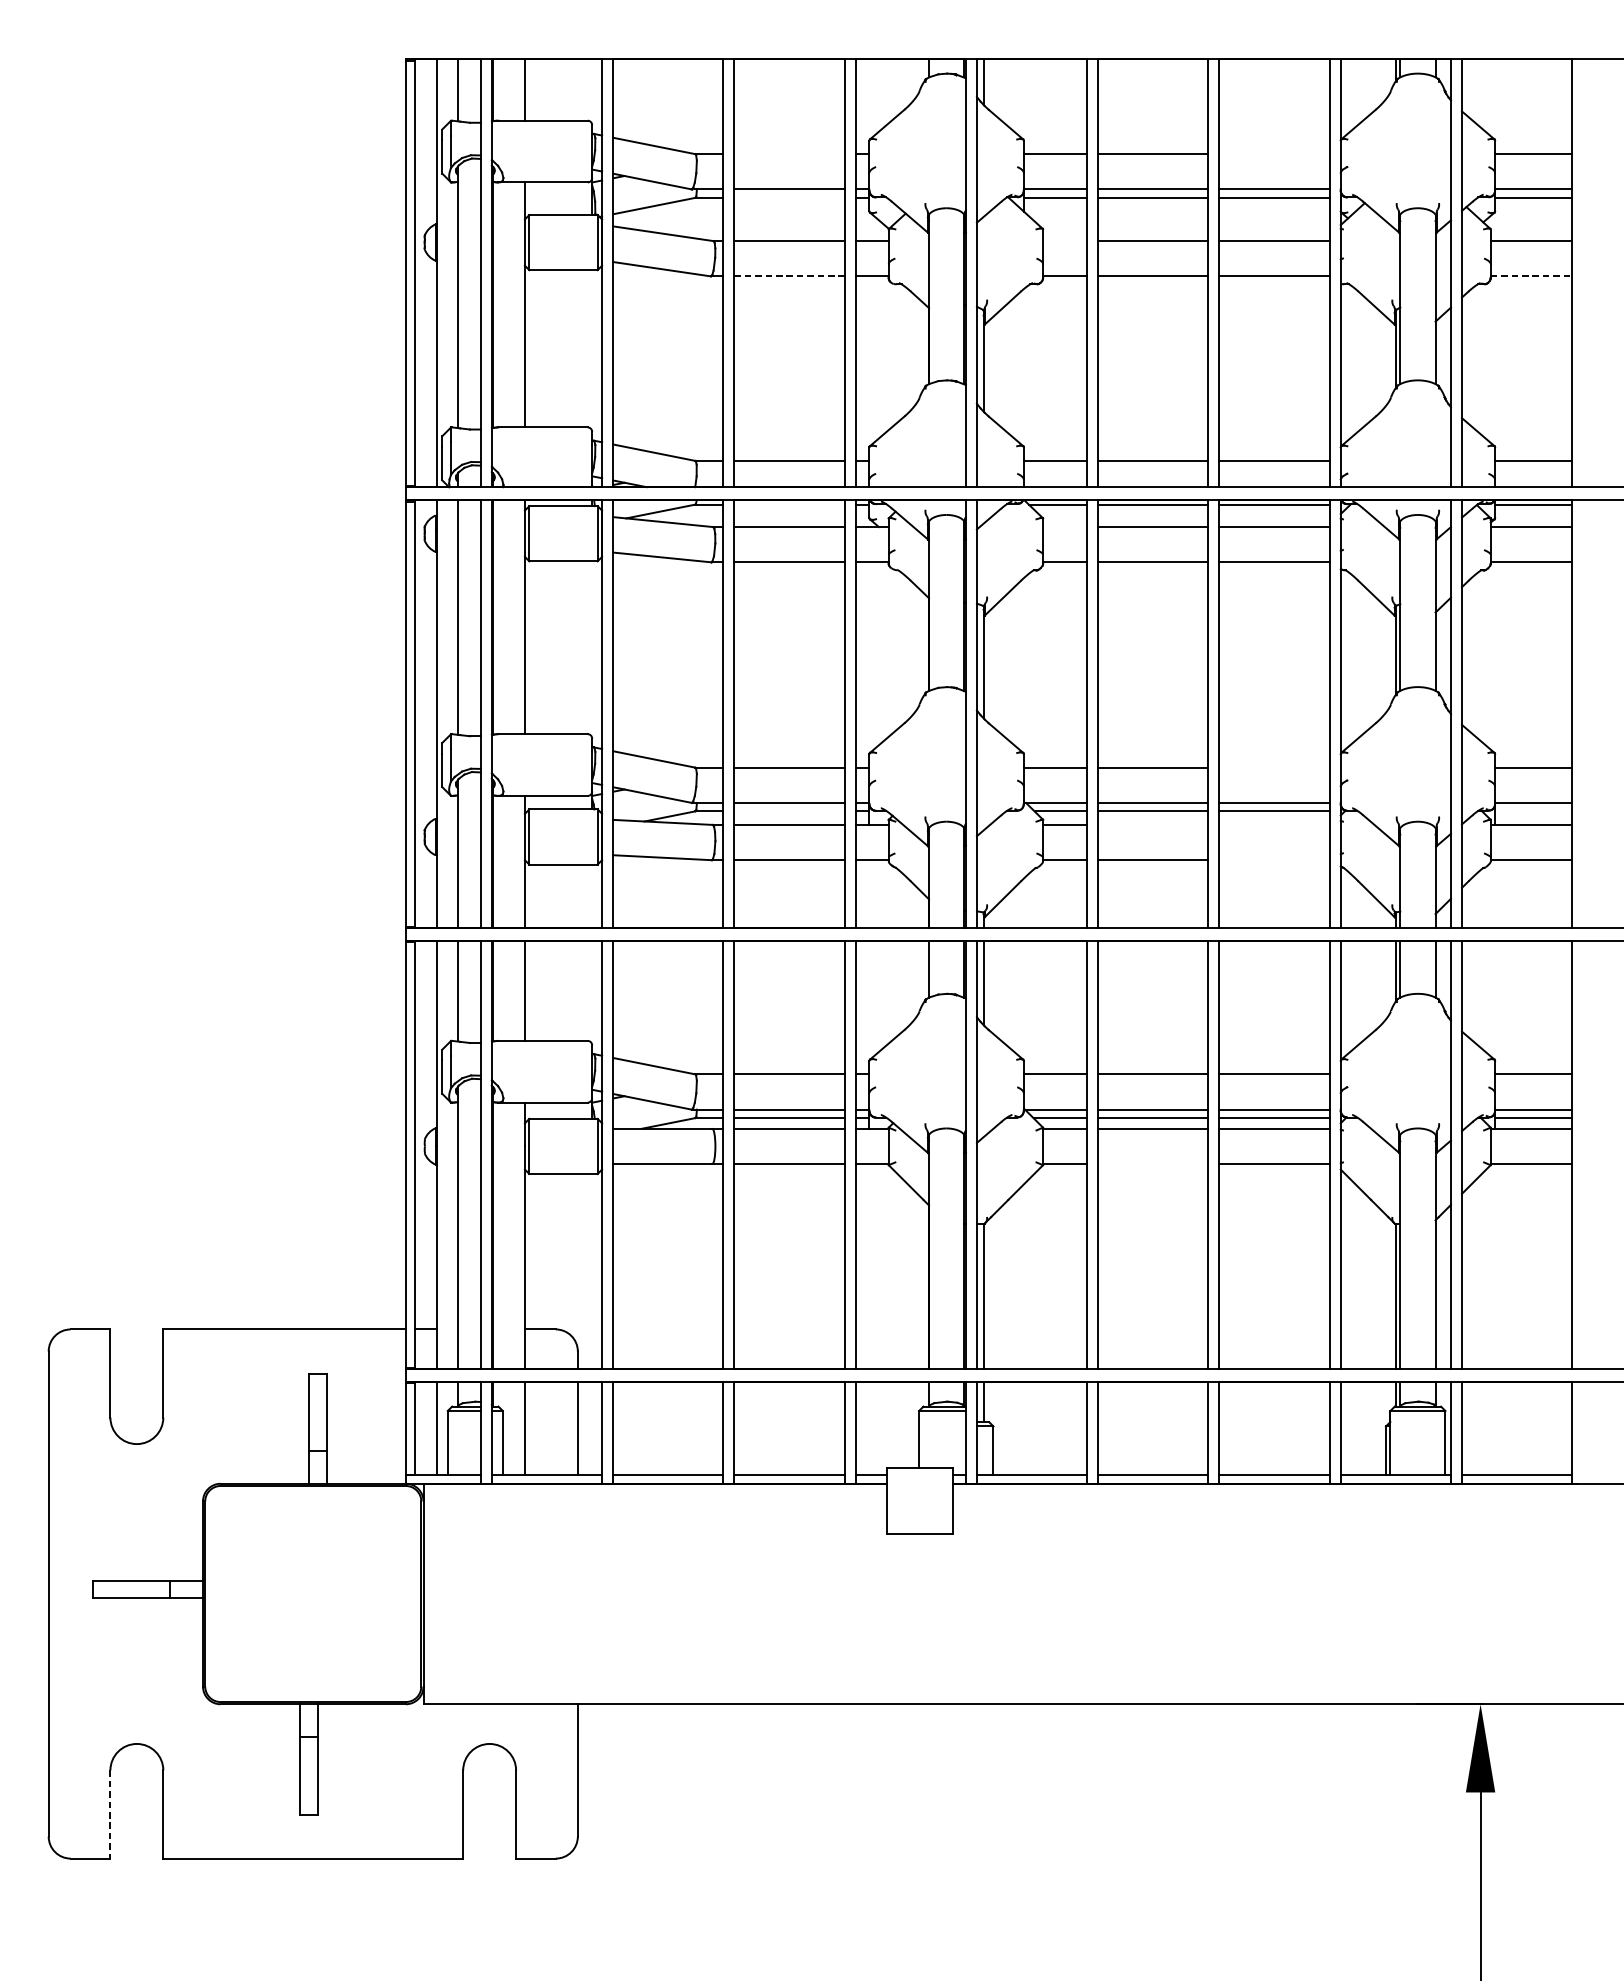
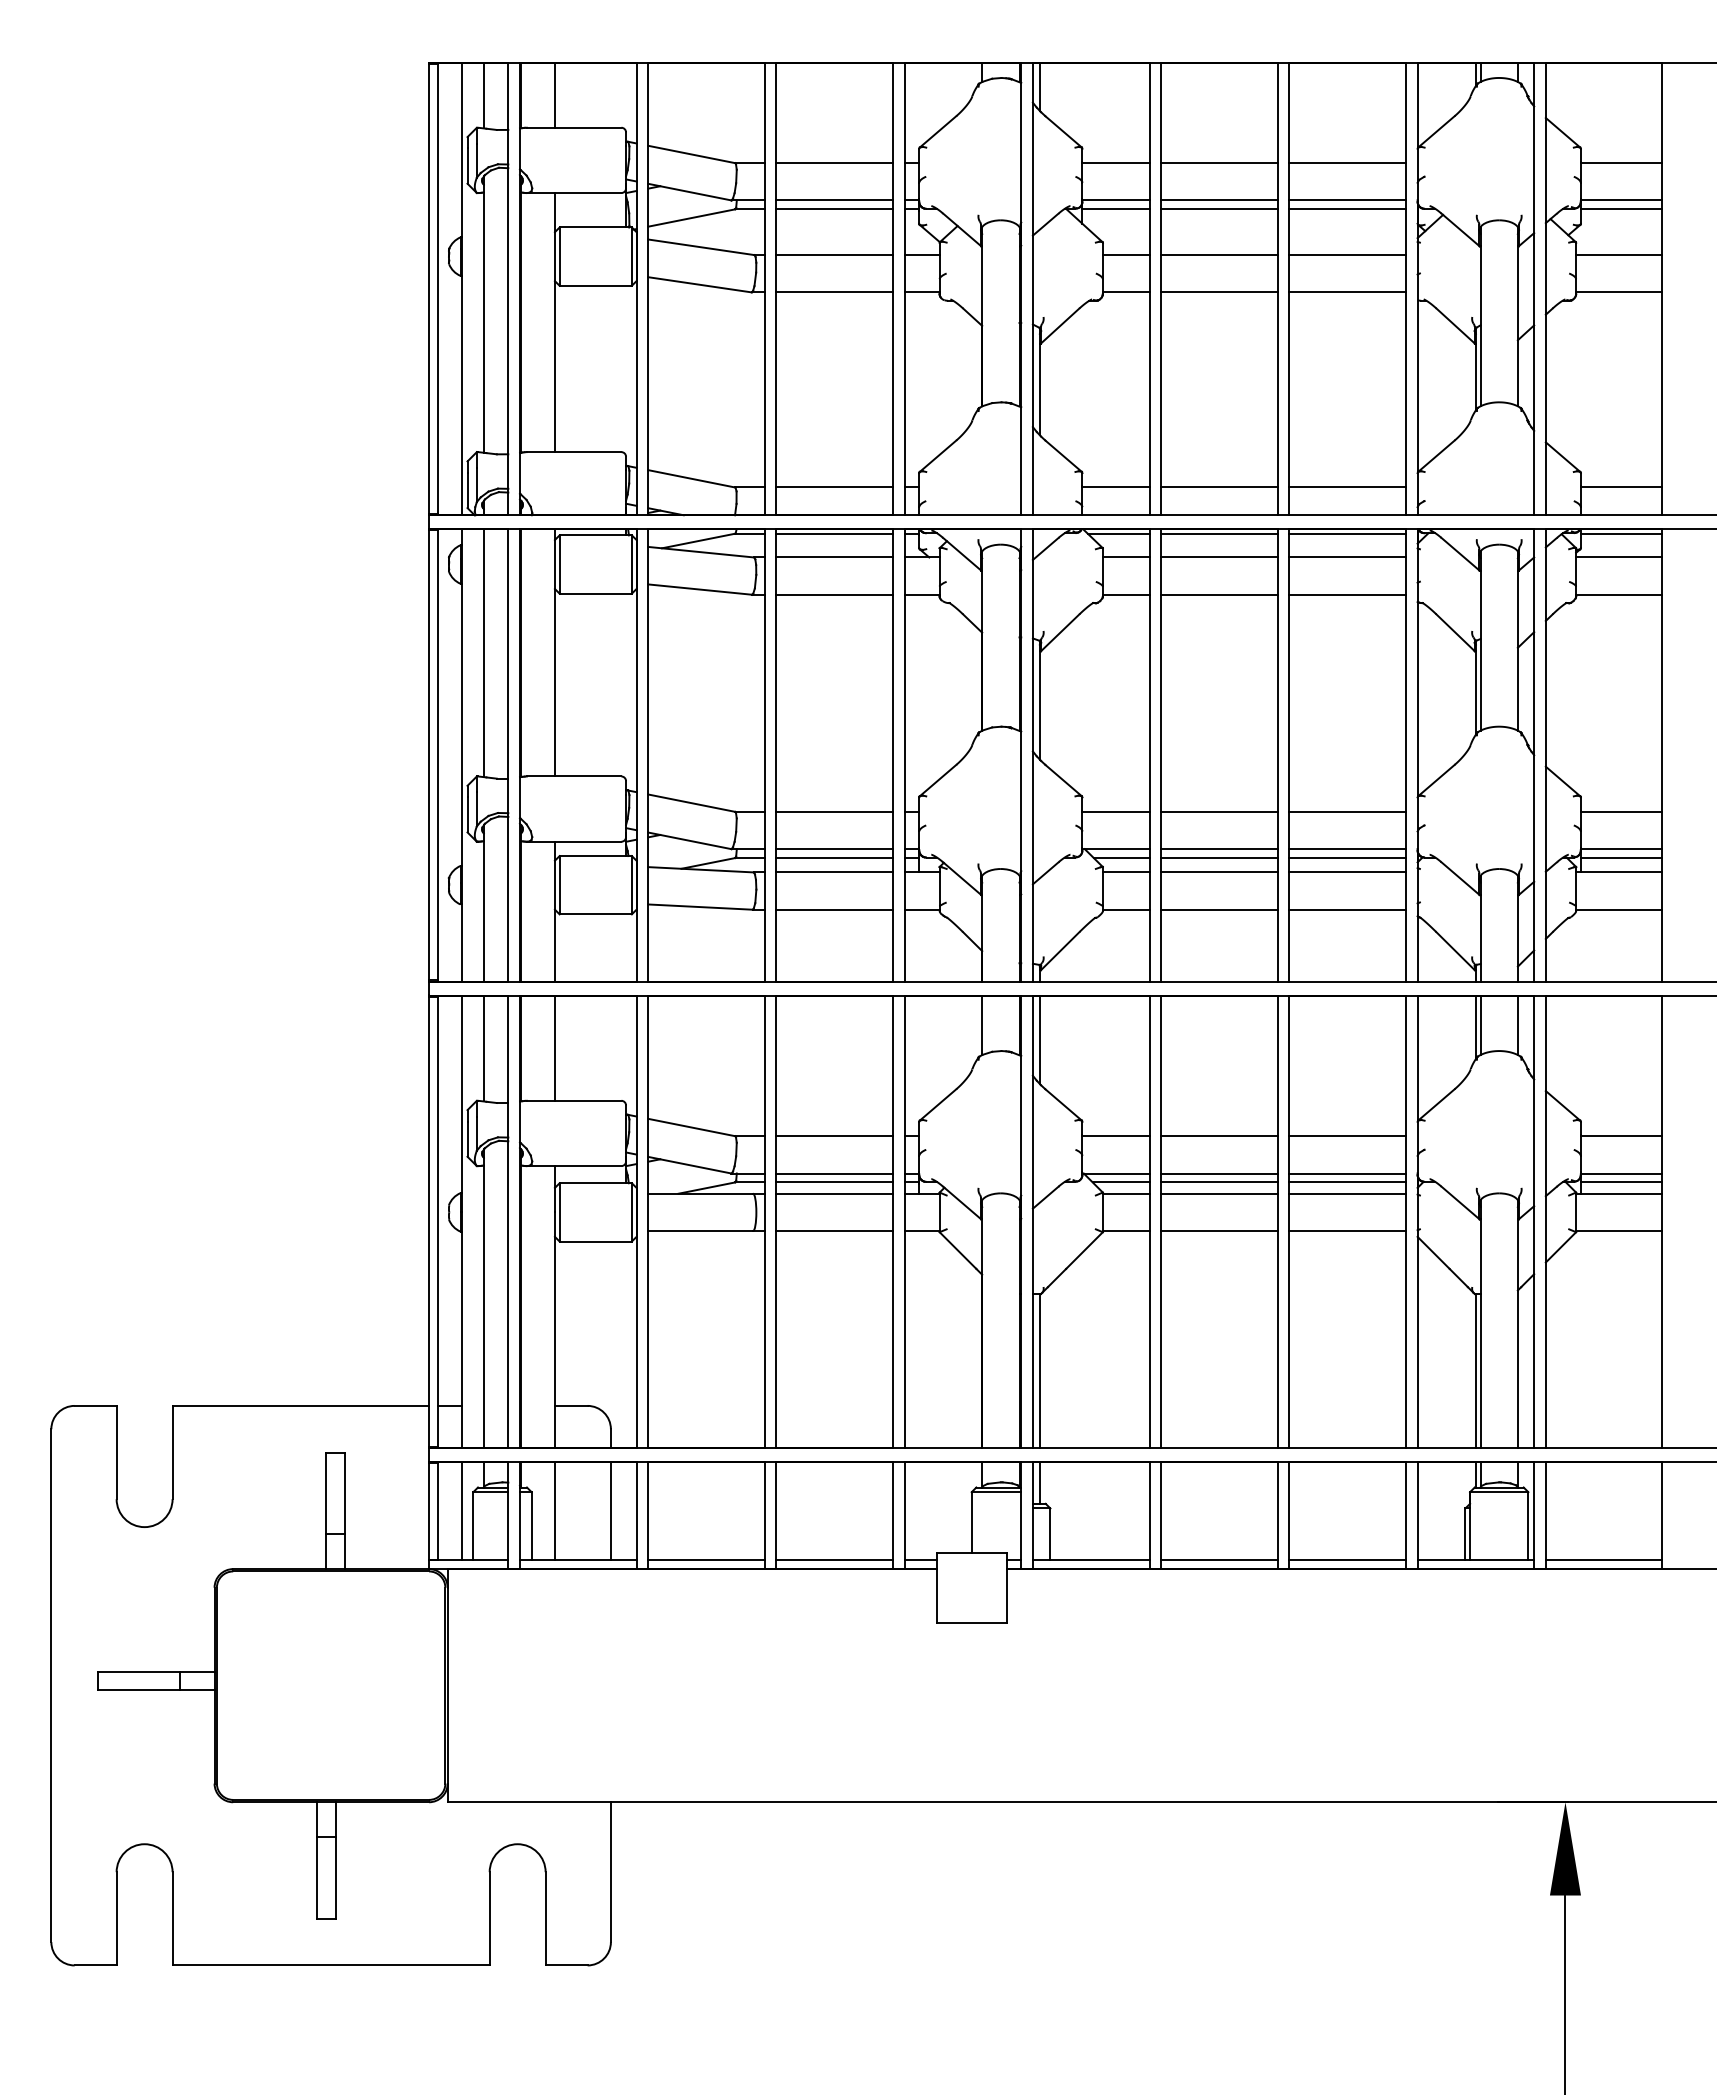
line: (789, 154) -> (834, 163), added
line: (1274, 154) -> (1347, 163), added
line: (789, 198) -> (834, 209), added
line: (1064, 241) -> (1125, 255), added
line: (790, 276) -> (835, 292), dashed -> solid
line: (1531, 276) -> (1619, 292), dashed -> solid
line: (789, 504) -> (834, 533), added
line: (1064, 527) -> (1125, 557), added
line: (1274, 767) -> (1347, 811), added
line: (789, 811) -> (834, 858), added
line: (1533, 811) -> (1621, 858), added
line: (1153, 825) -> (1219, 872), added
line: (1274, 825) -> (1347, 872), added
line: (1274, 859) -> (1347, 909), added
line: (1153, 1164) -> (1219, 1231), added
line: (110, 1814) -> (116, 1918), dashed -> solid

